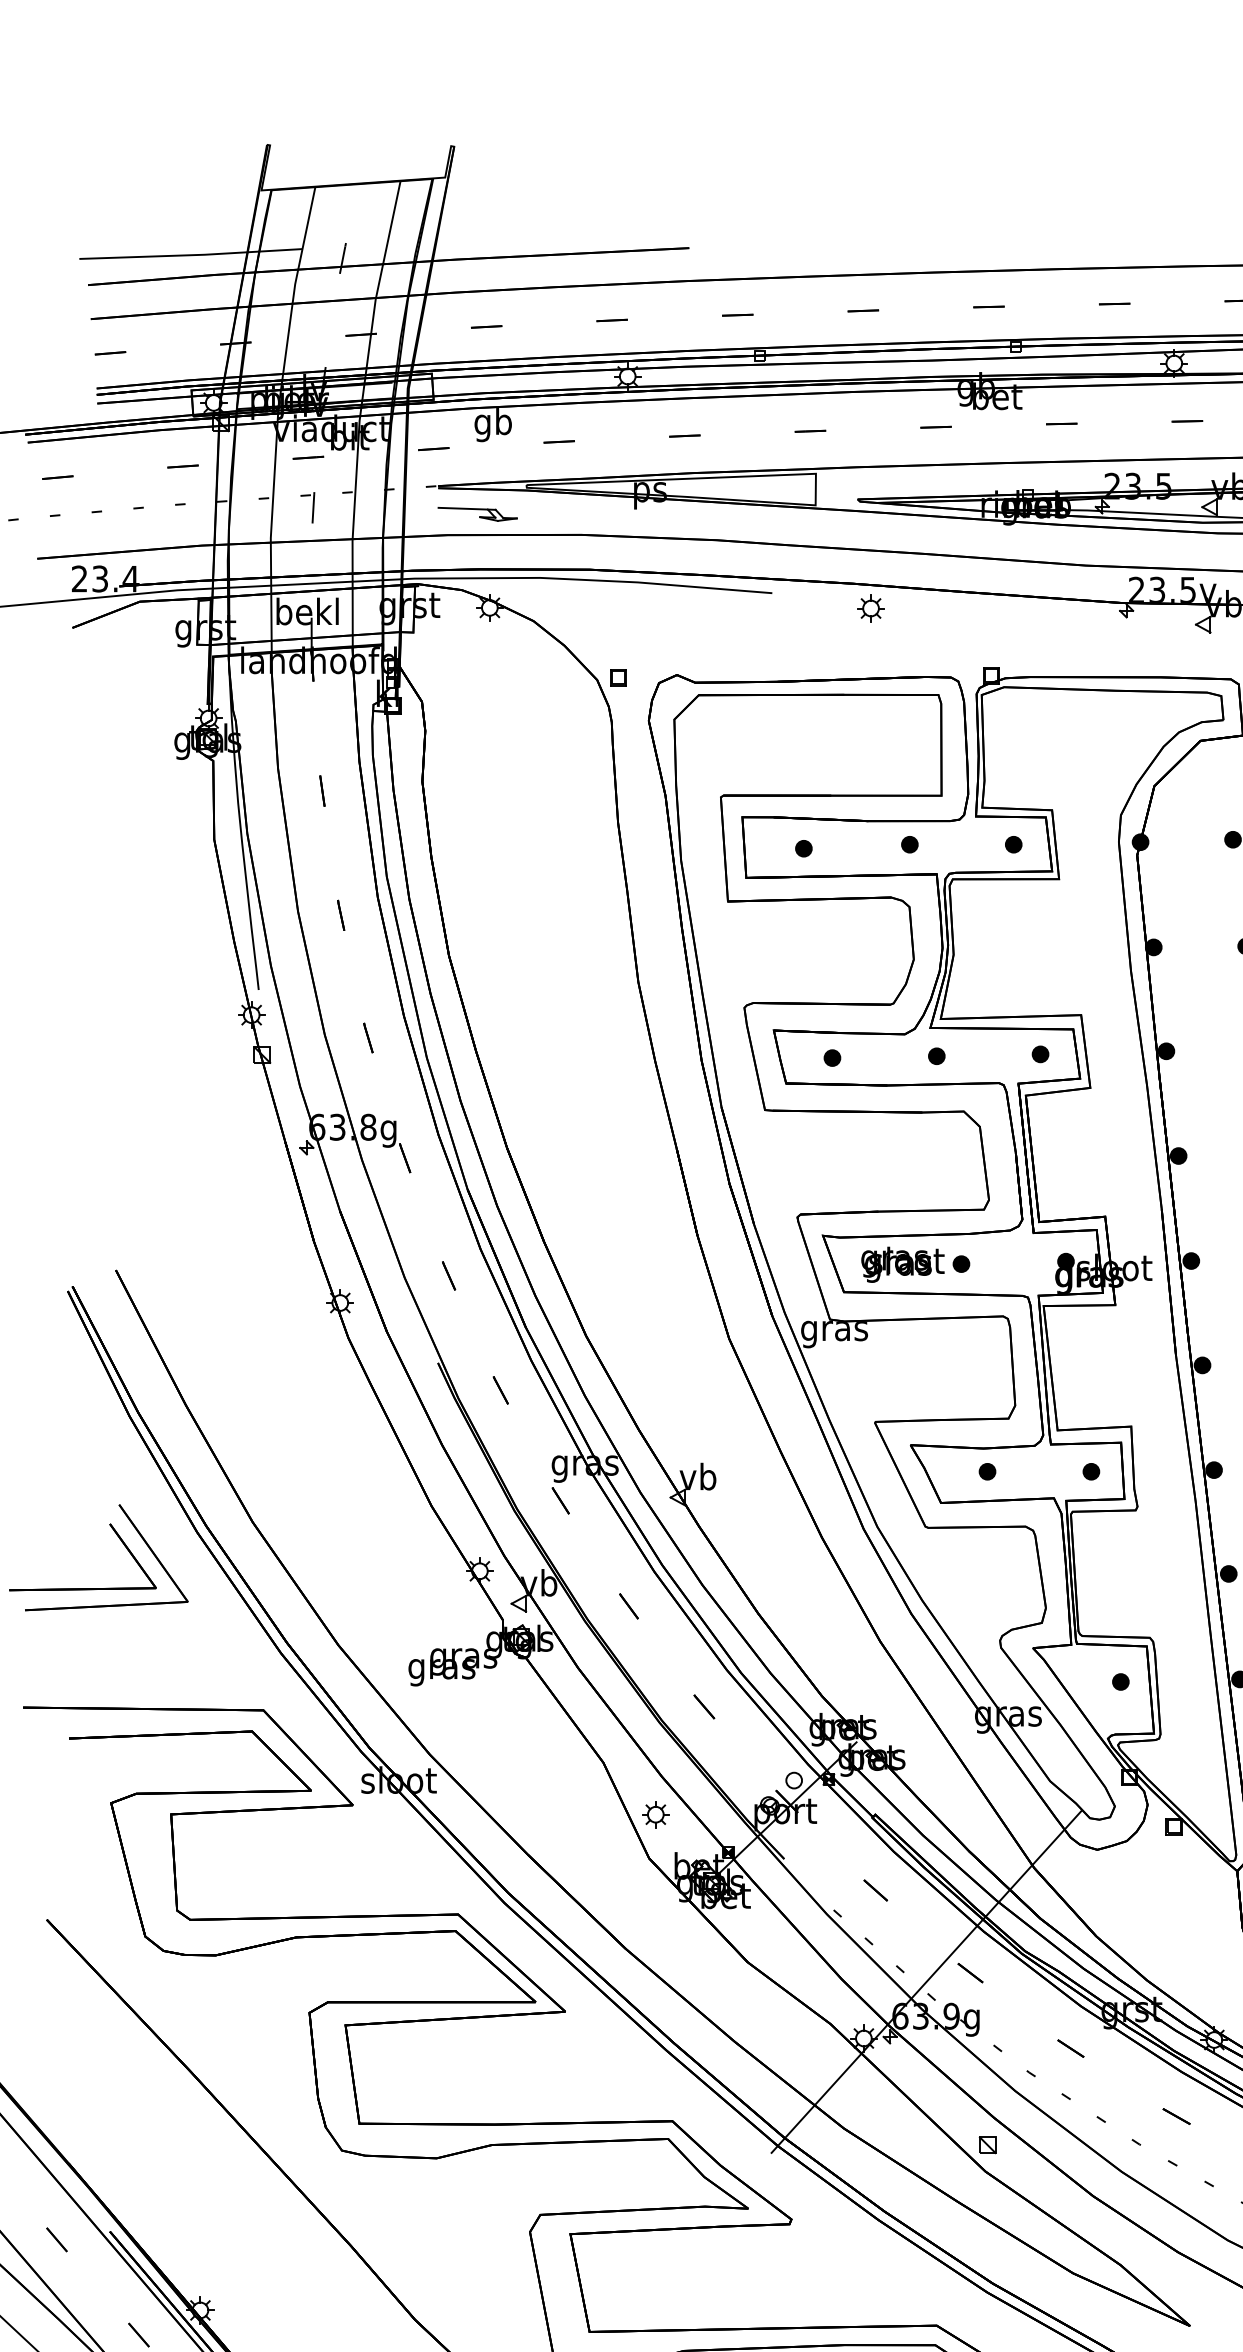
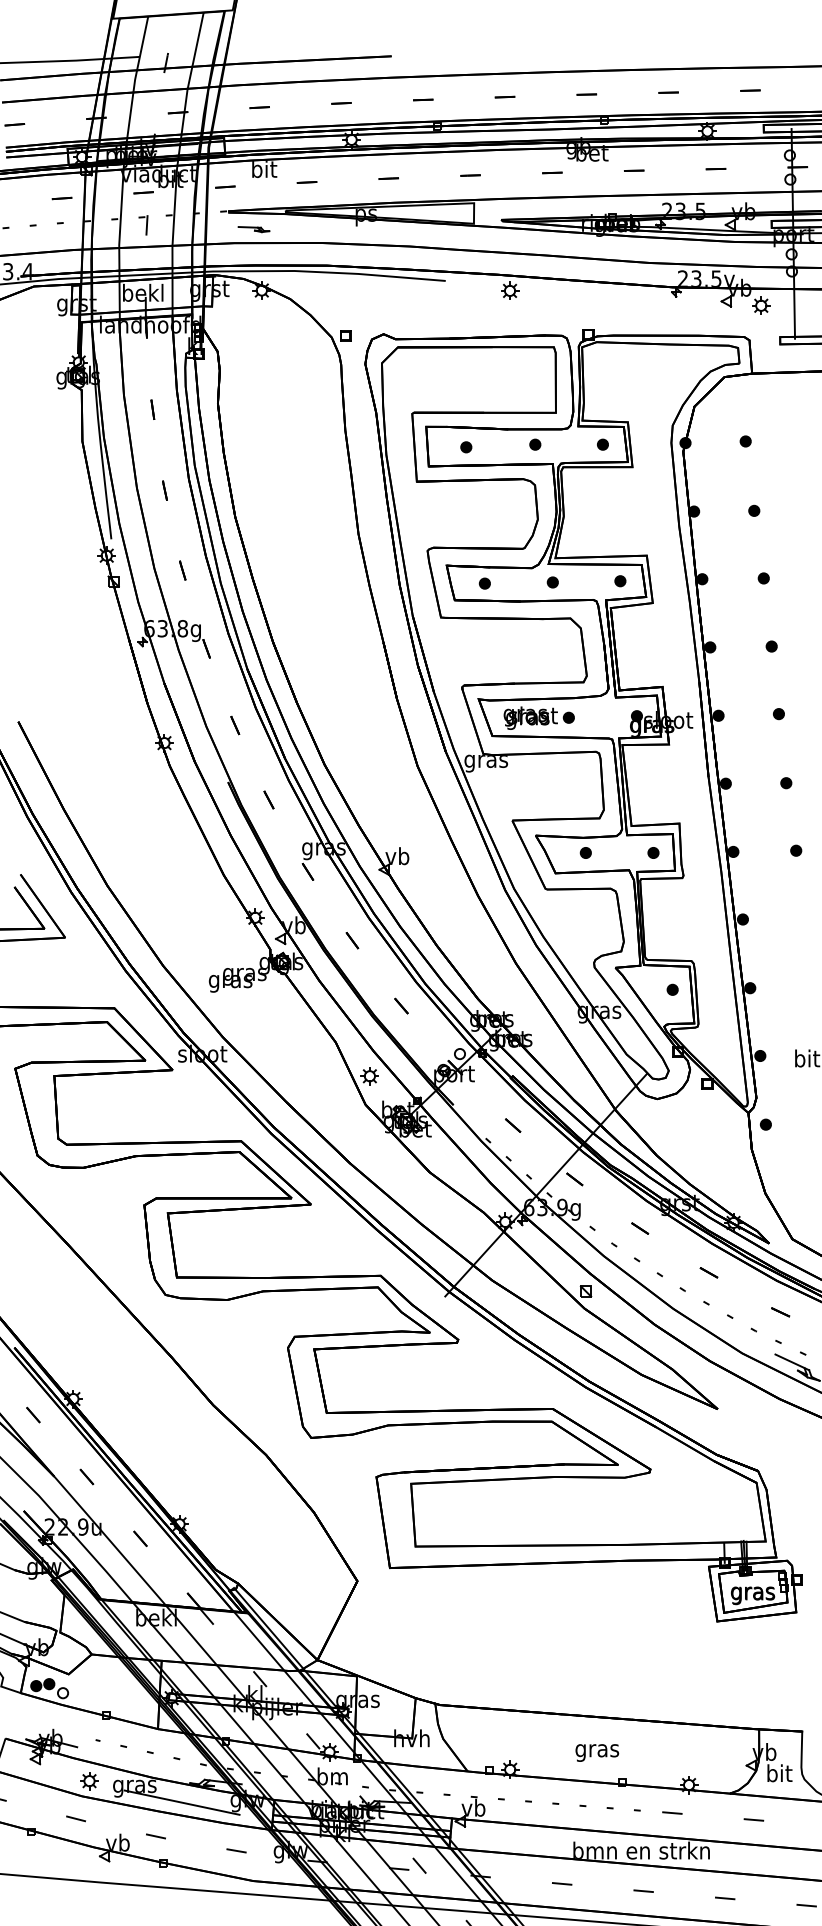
text: (493, 425) -> (264, 171), gb -> bit
part: (477, 514) -> (253, 229), size x0.6

